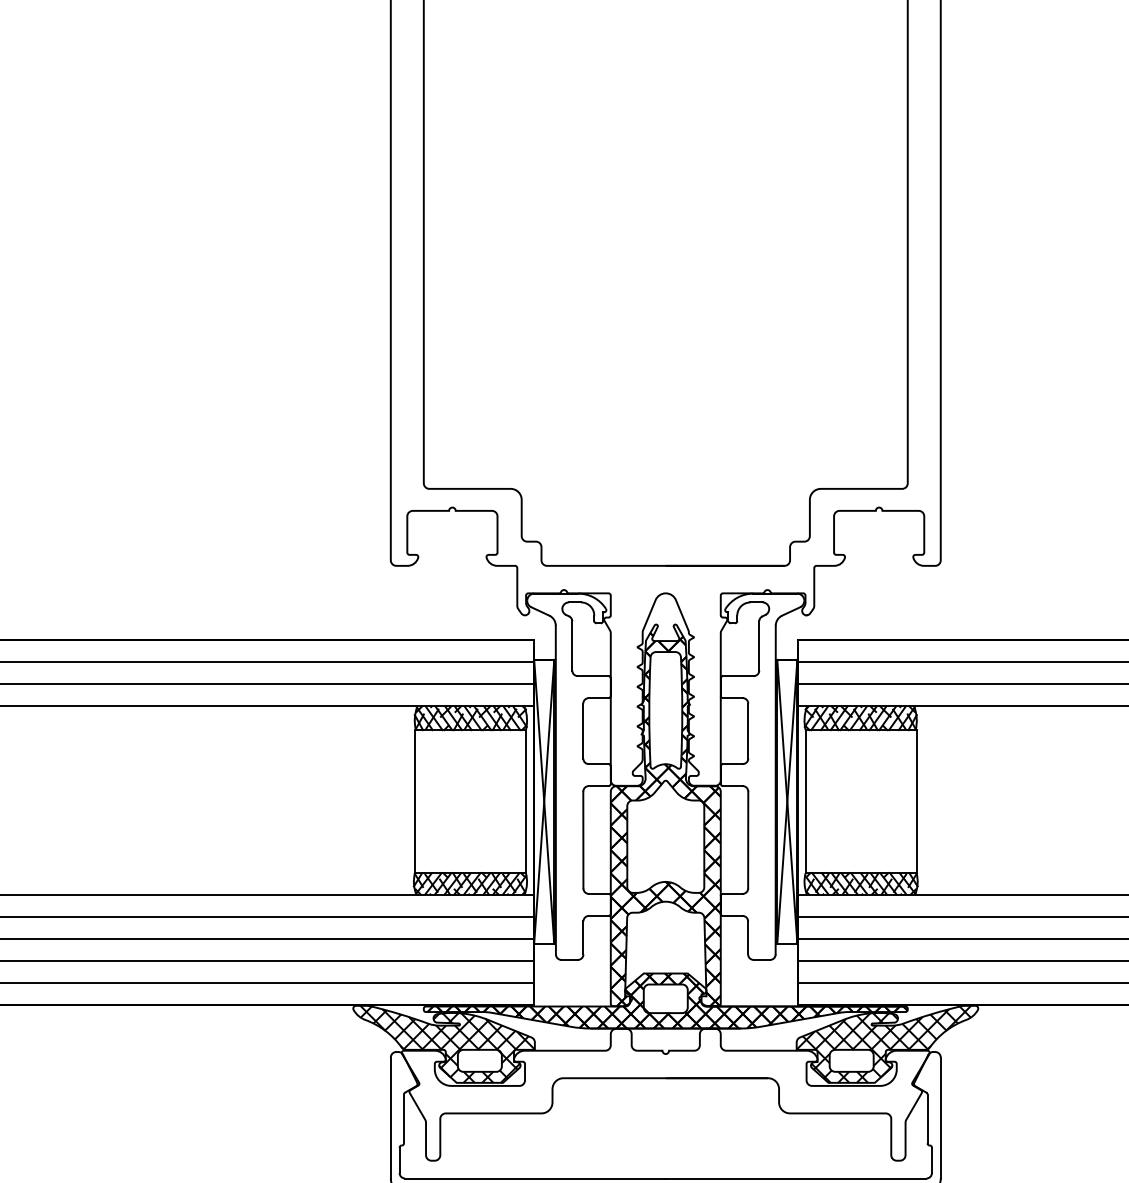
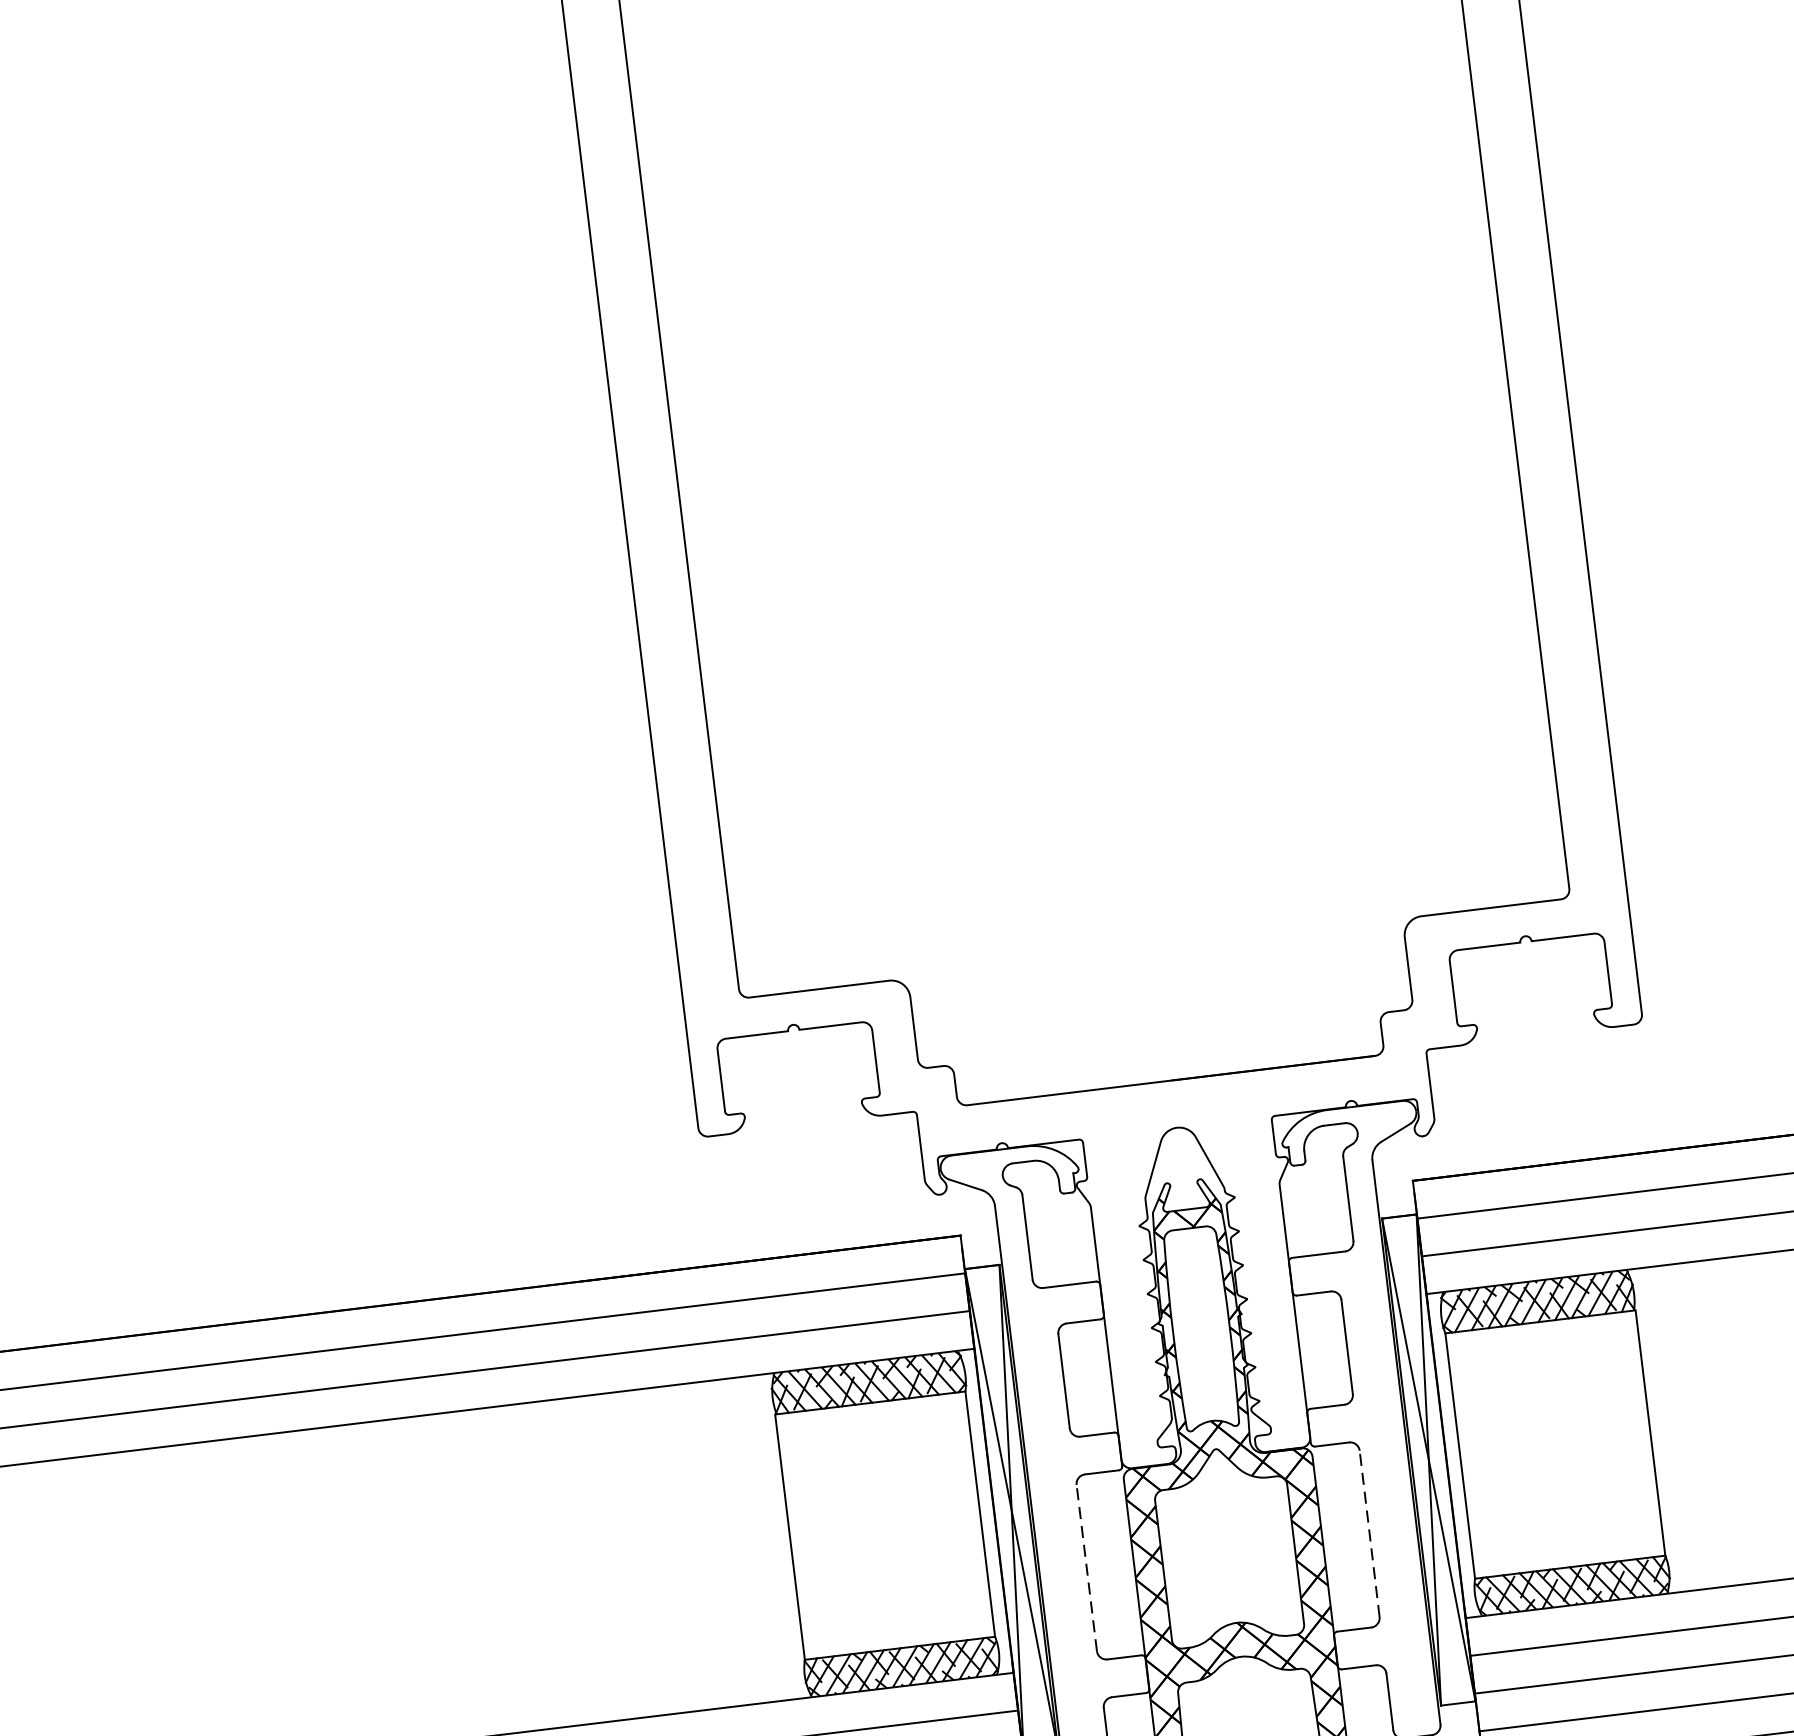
line: (583, 839) -> (1086, 1567), solid -> dashed
line: (748, 839) -> (1370, 1532), solid -> dashed

